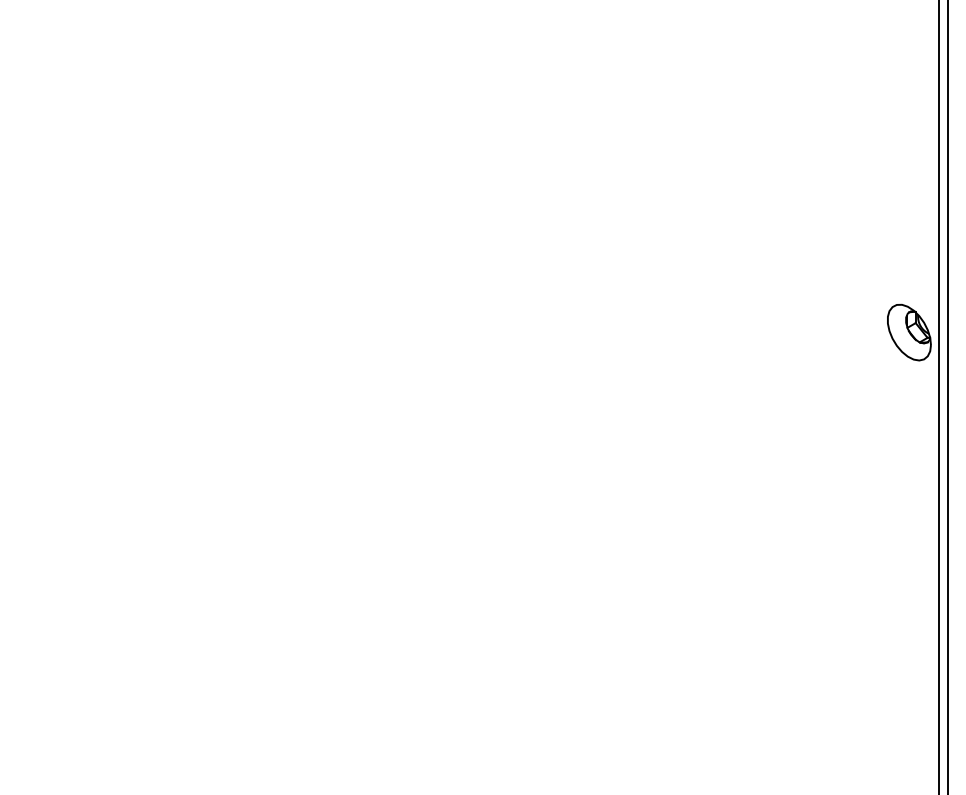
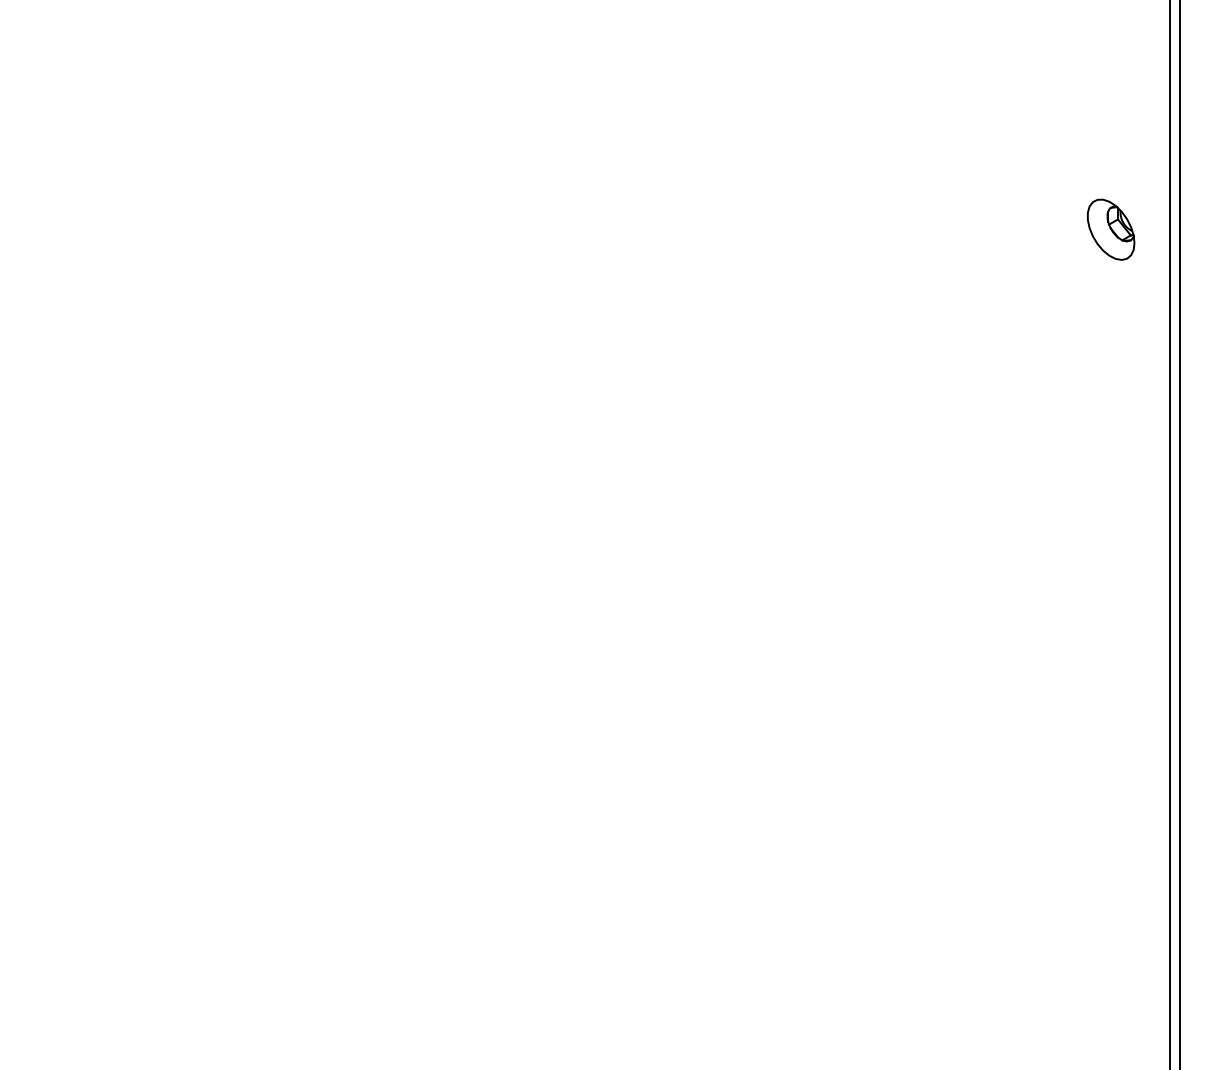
part: (909, 332) -> (1111, 229), moved

